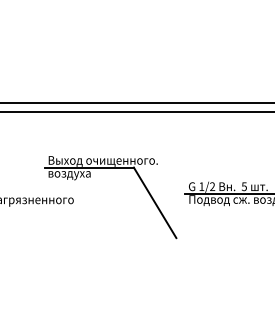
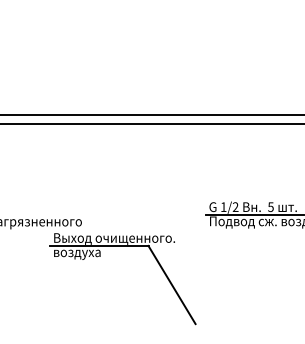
part: (90, 177) -> (100, 256), moved

